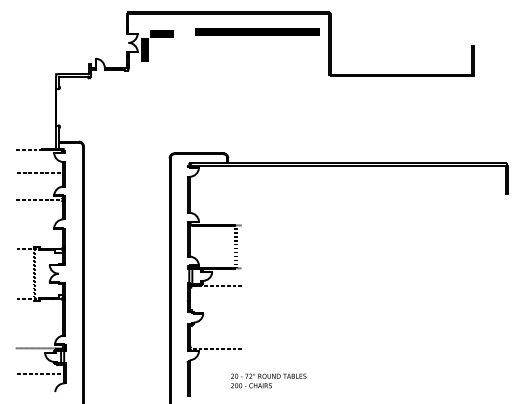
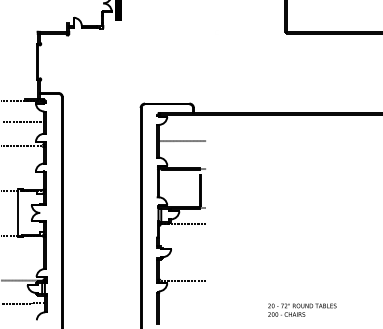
line: (215, 194) -> (182, 140), added
text: (268, 380) -> (302, 309), moved

